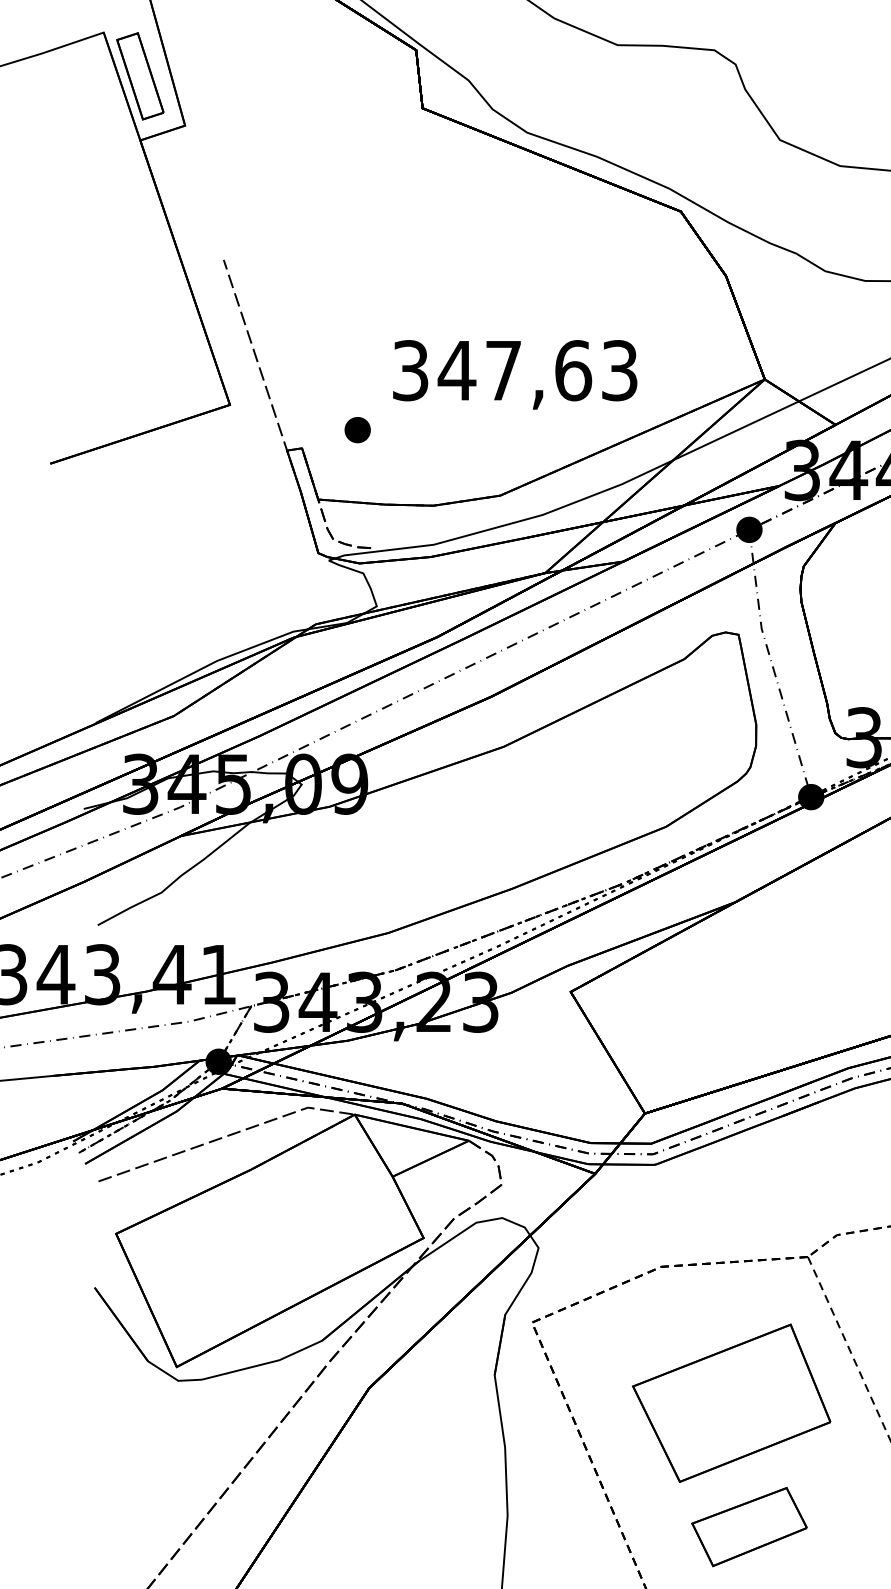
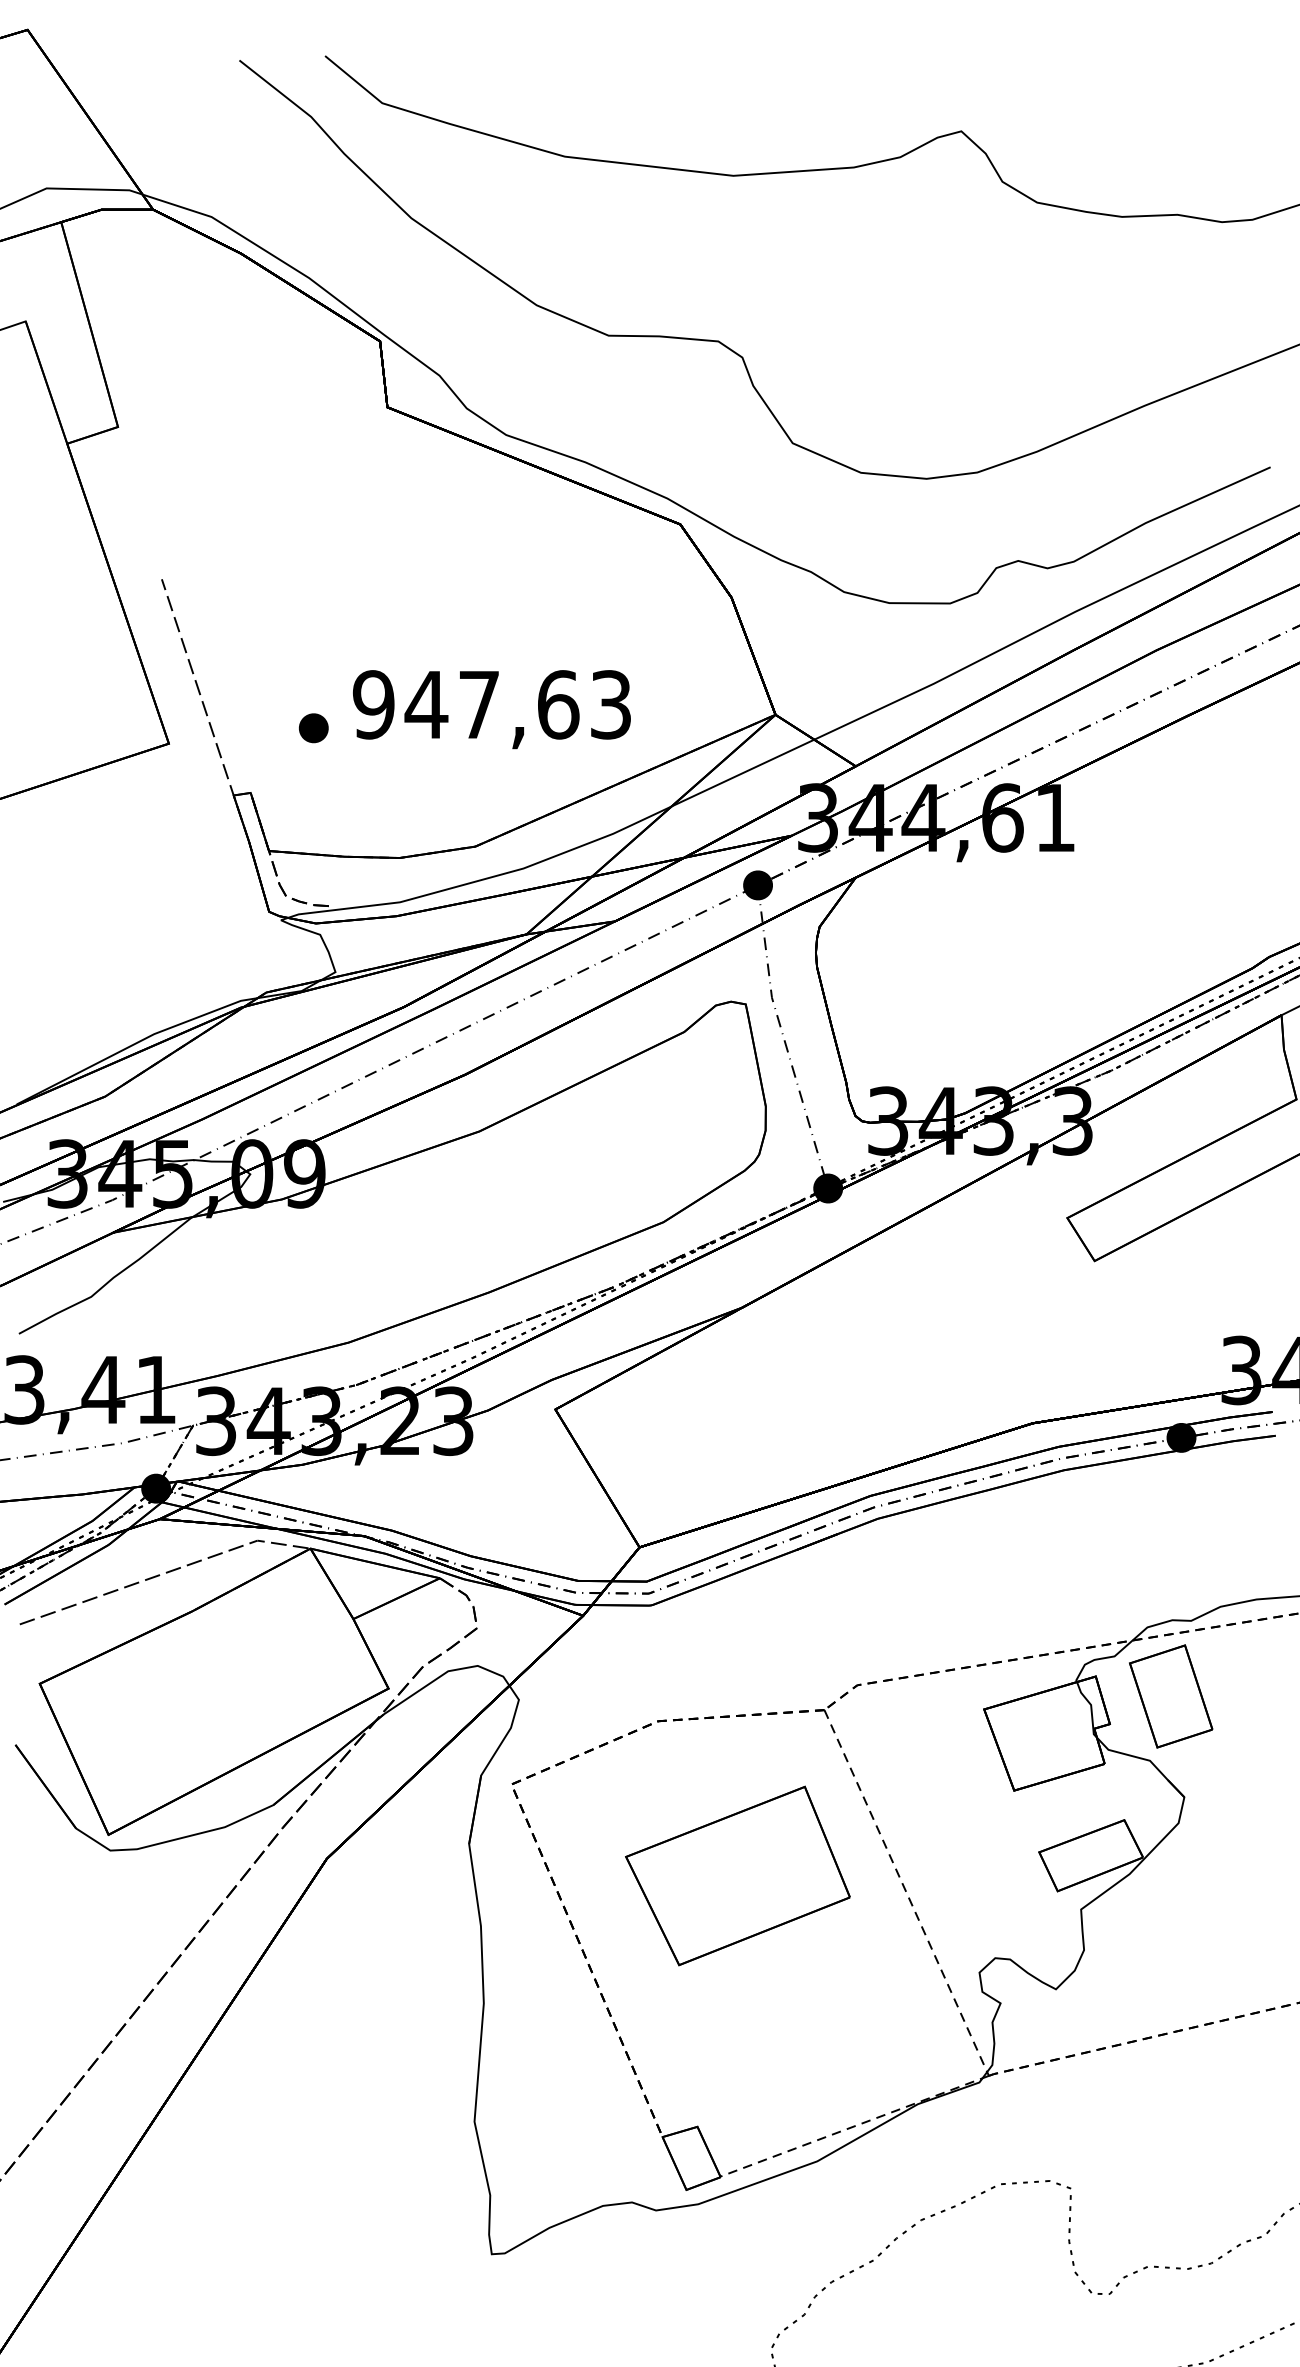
part: (140, 75) -> (67, 370), removed
text: (410, 370) -> (373, 704), 347,63 -> 947,63
part: (357, 430) -> (313, 728), moved
part: (748, 1527) -> (757, 2016), removed

